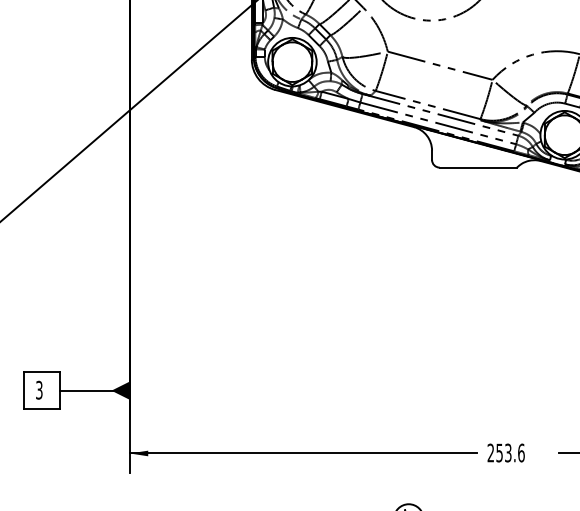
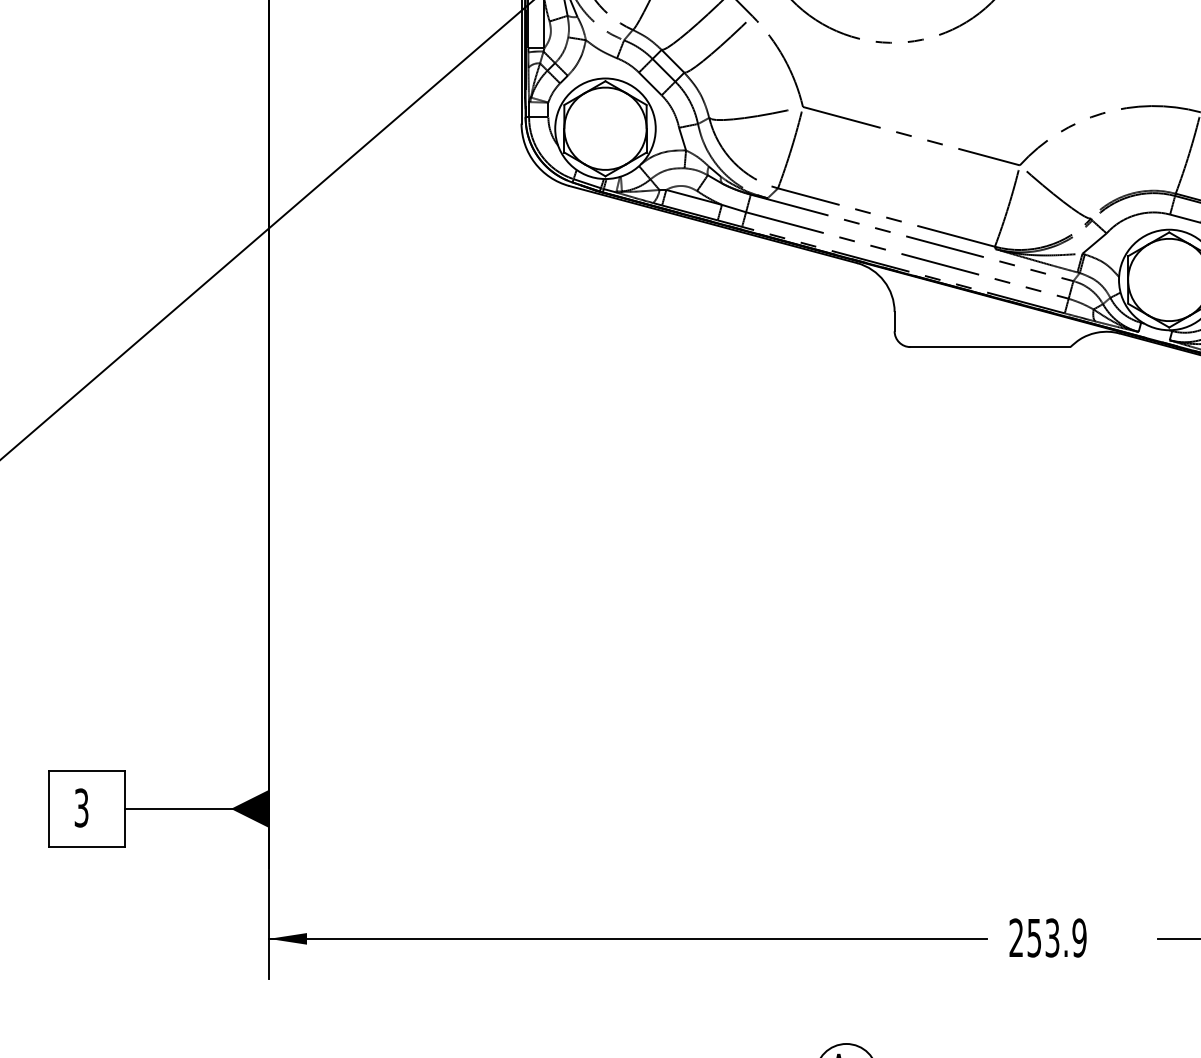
text: (521, 452) -> (1079, 936), 253.6 -> 253.9

